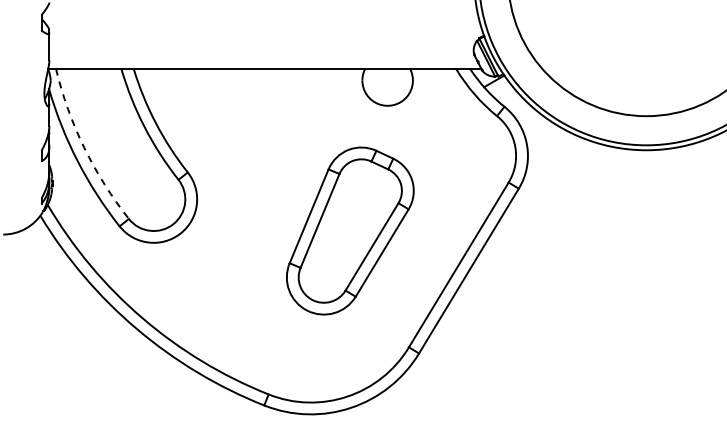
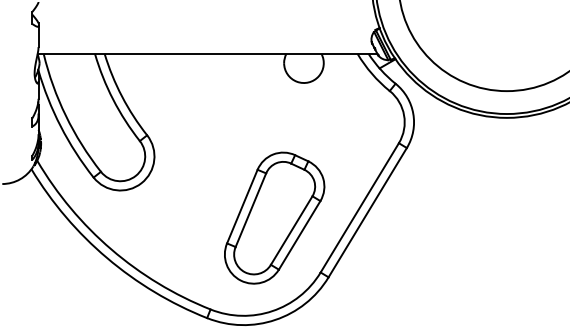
arc: (84, 147) -> (66, 115), dashed -> solid
part: (350, 230) -> (274, 217), moved

